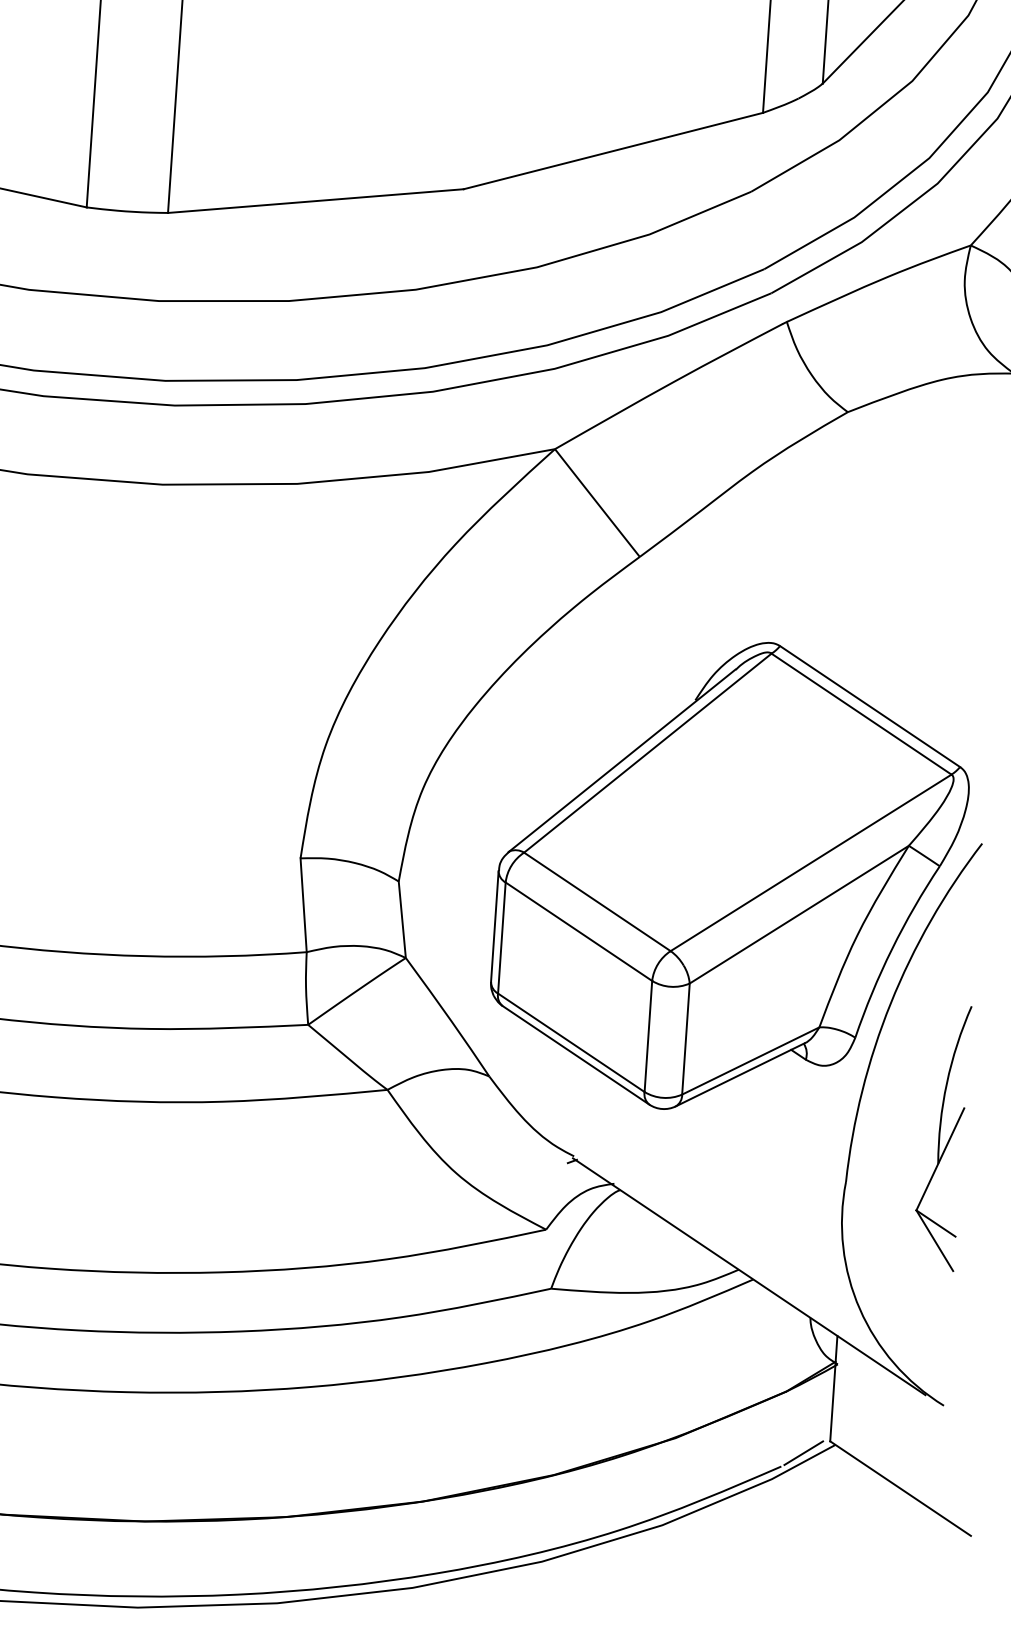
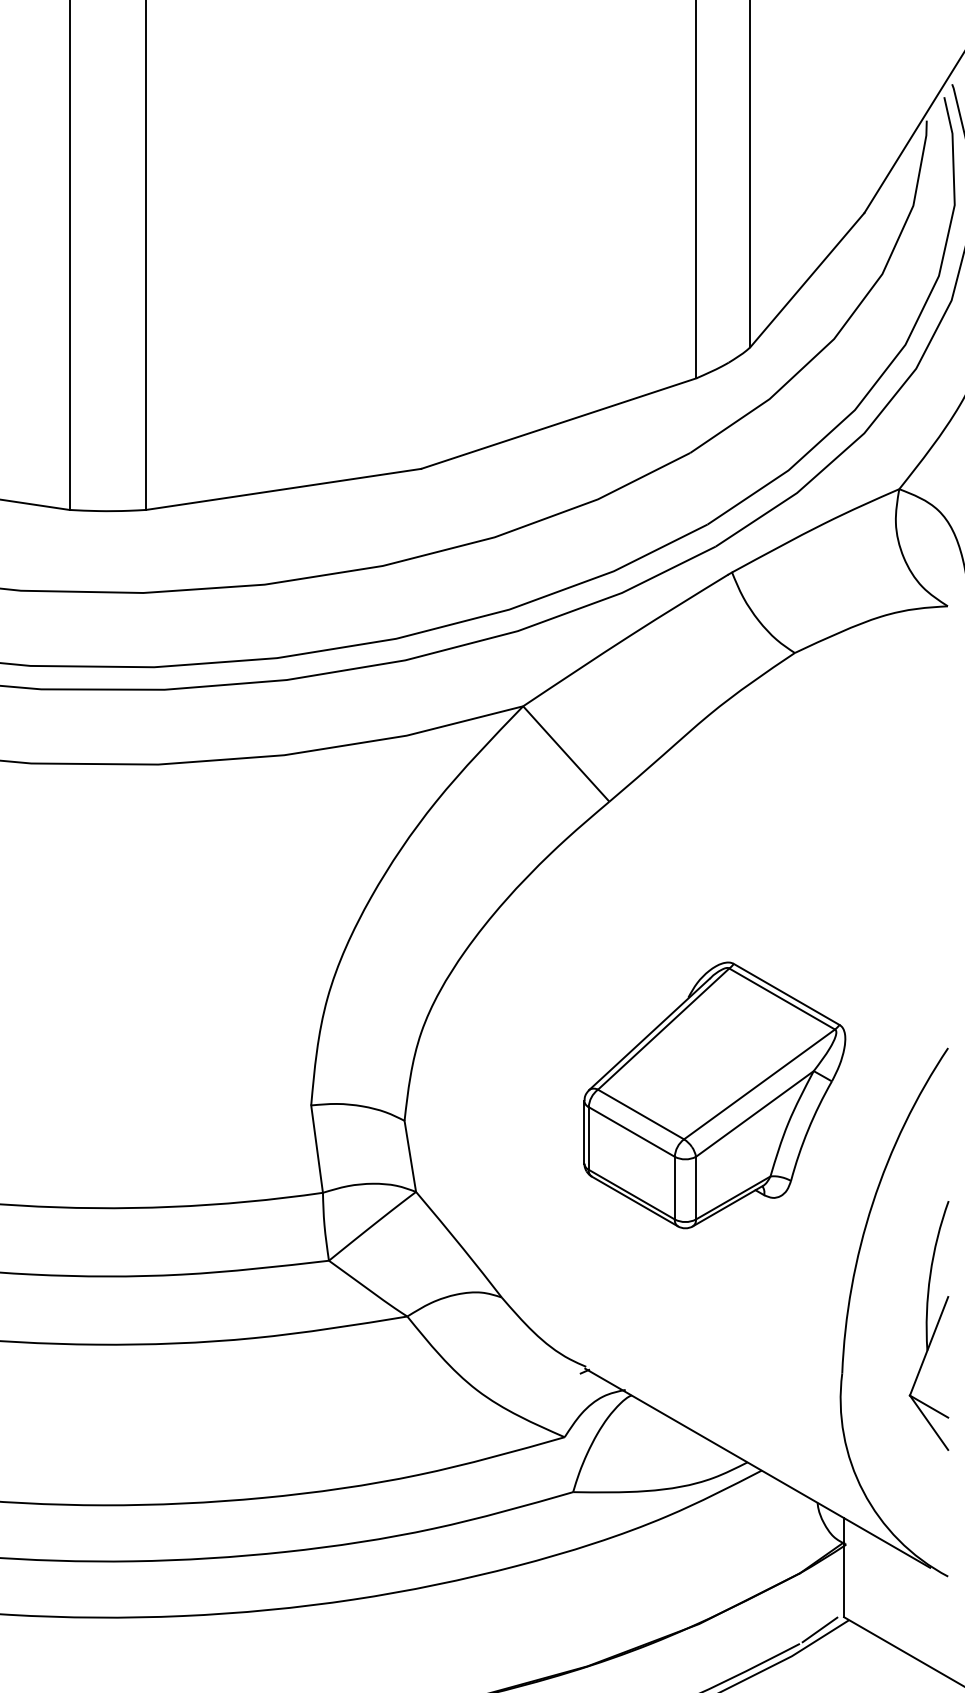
part: (730, 877) -> (714, 1095), size x0.6

